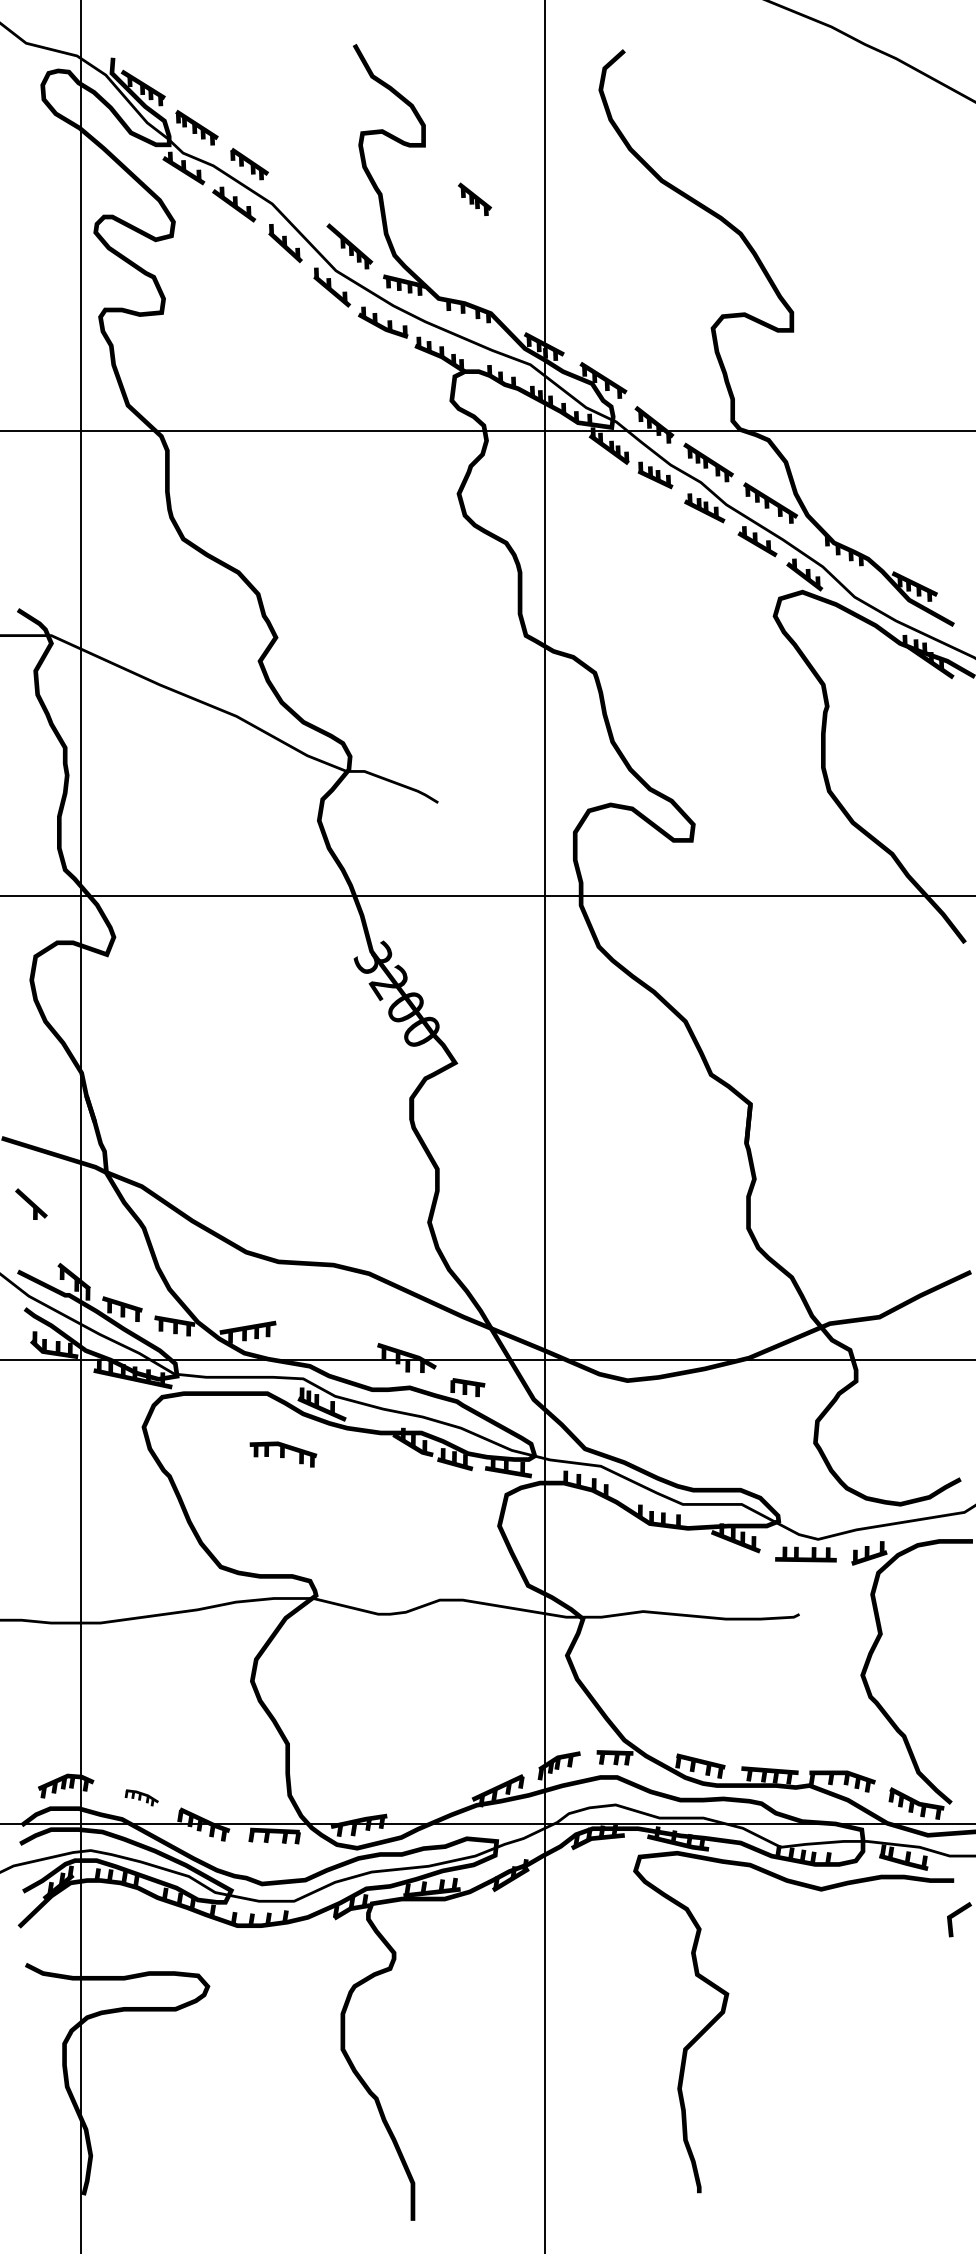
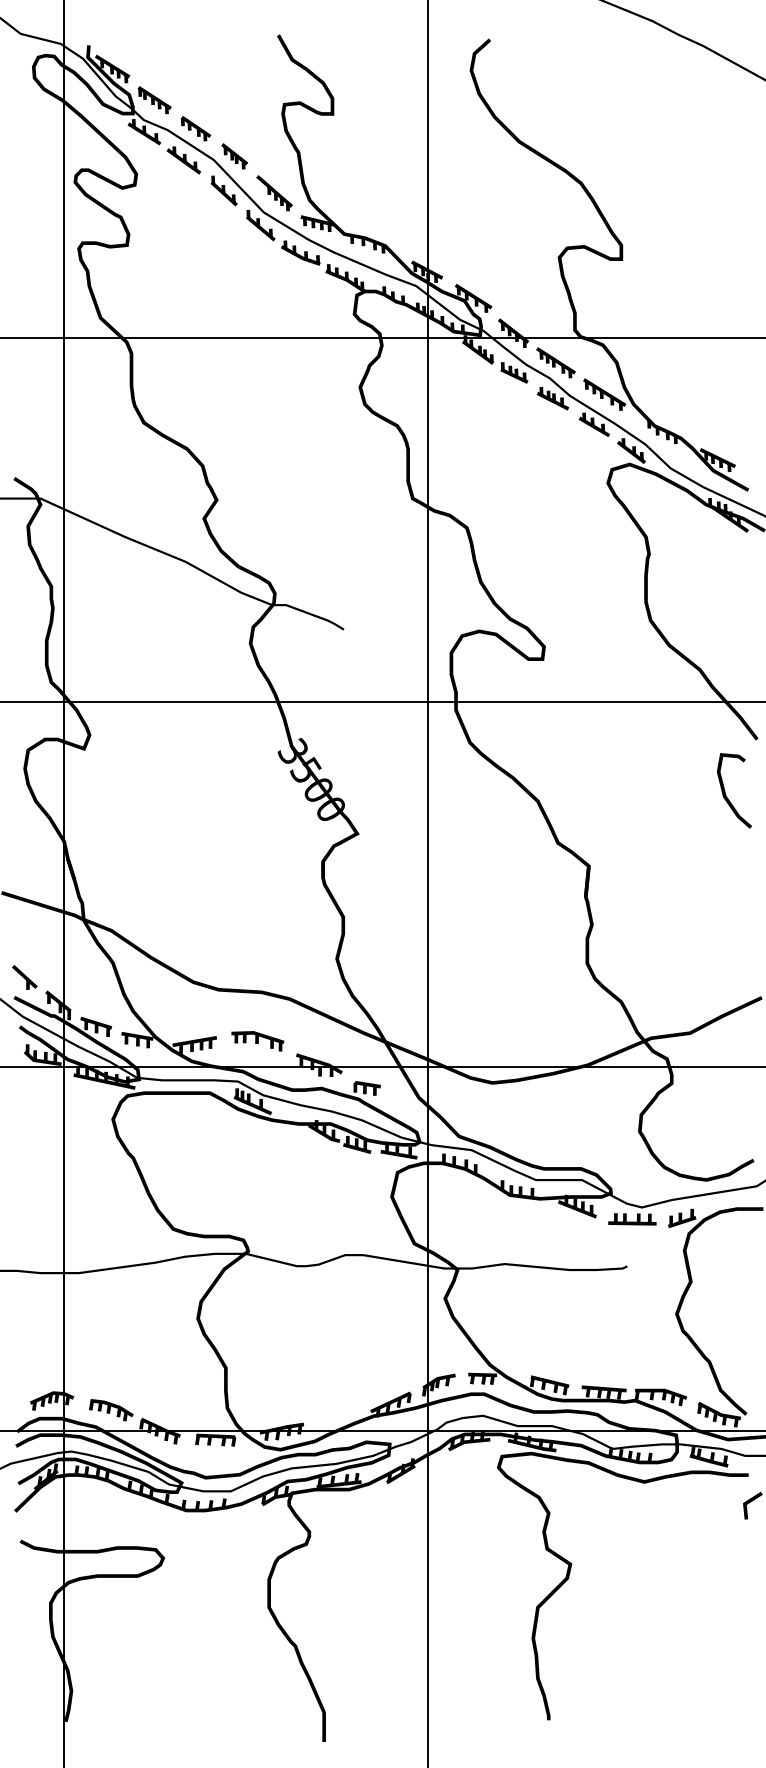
part: (475, 198) -> (235, 155), moved
text: (388, 982) -> (304, 770), 3200 -> 3500
curve: (925, 1011) -> (726, 793), added
part: (31, 1203) -> (24, 976), moved
part: (283, 1454) -> (257, 1041), moved
part: (141, 1797) -> (111, 1409), size x1.67

